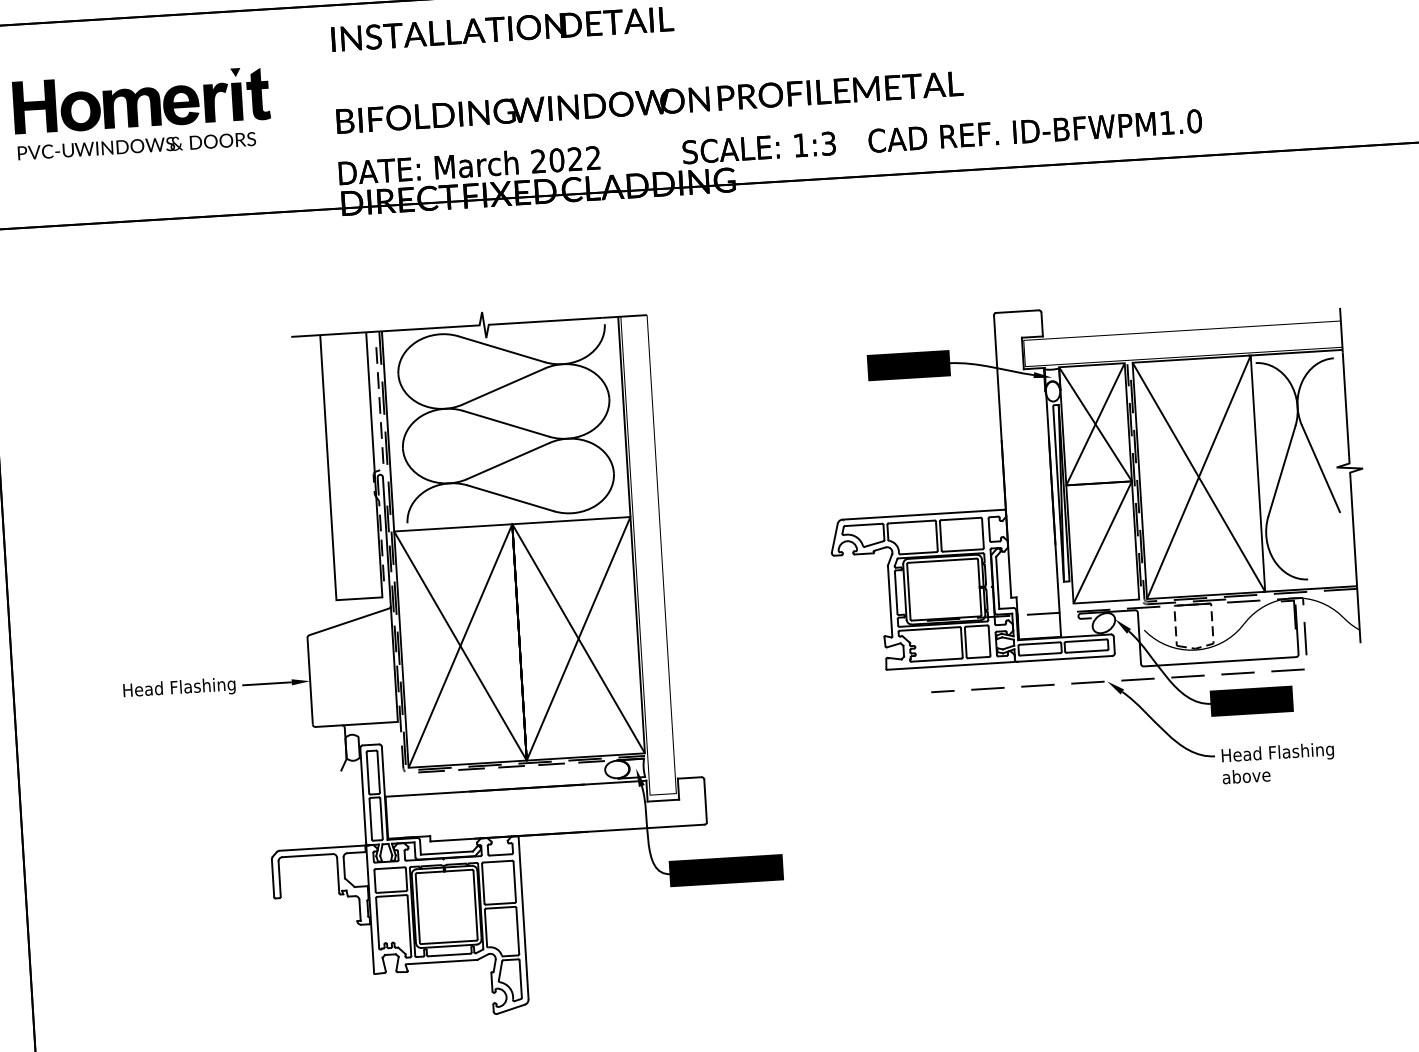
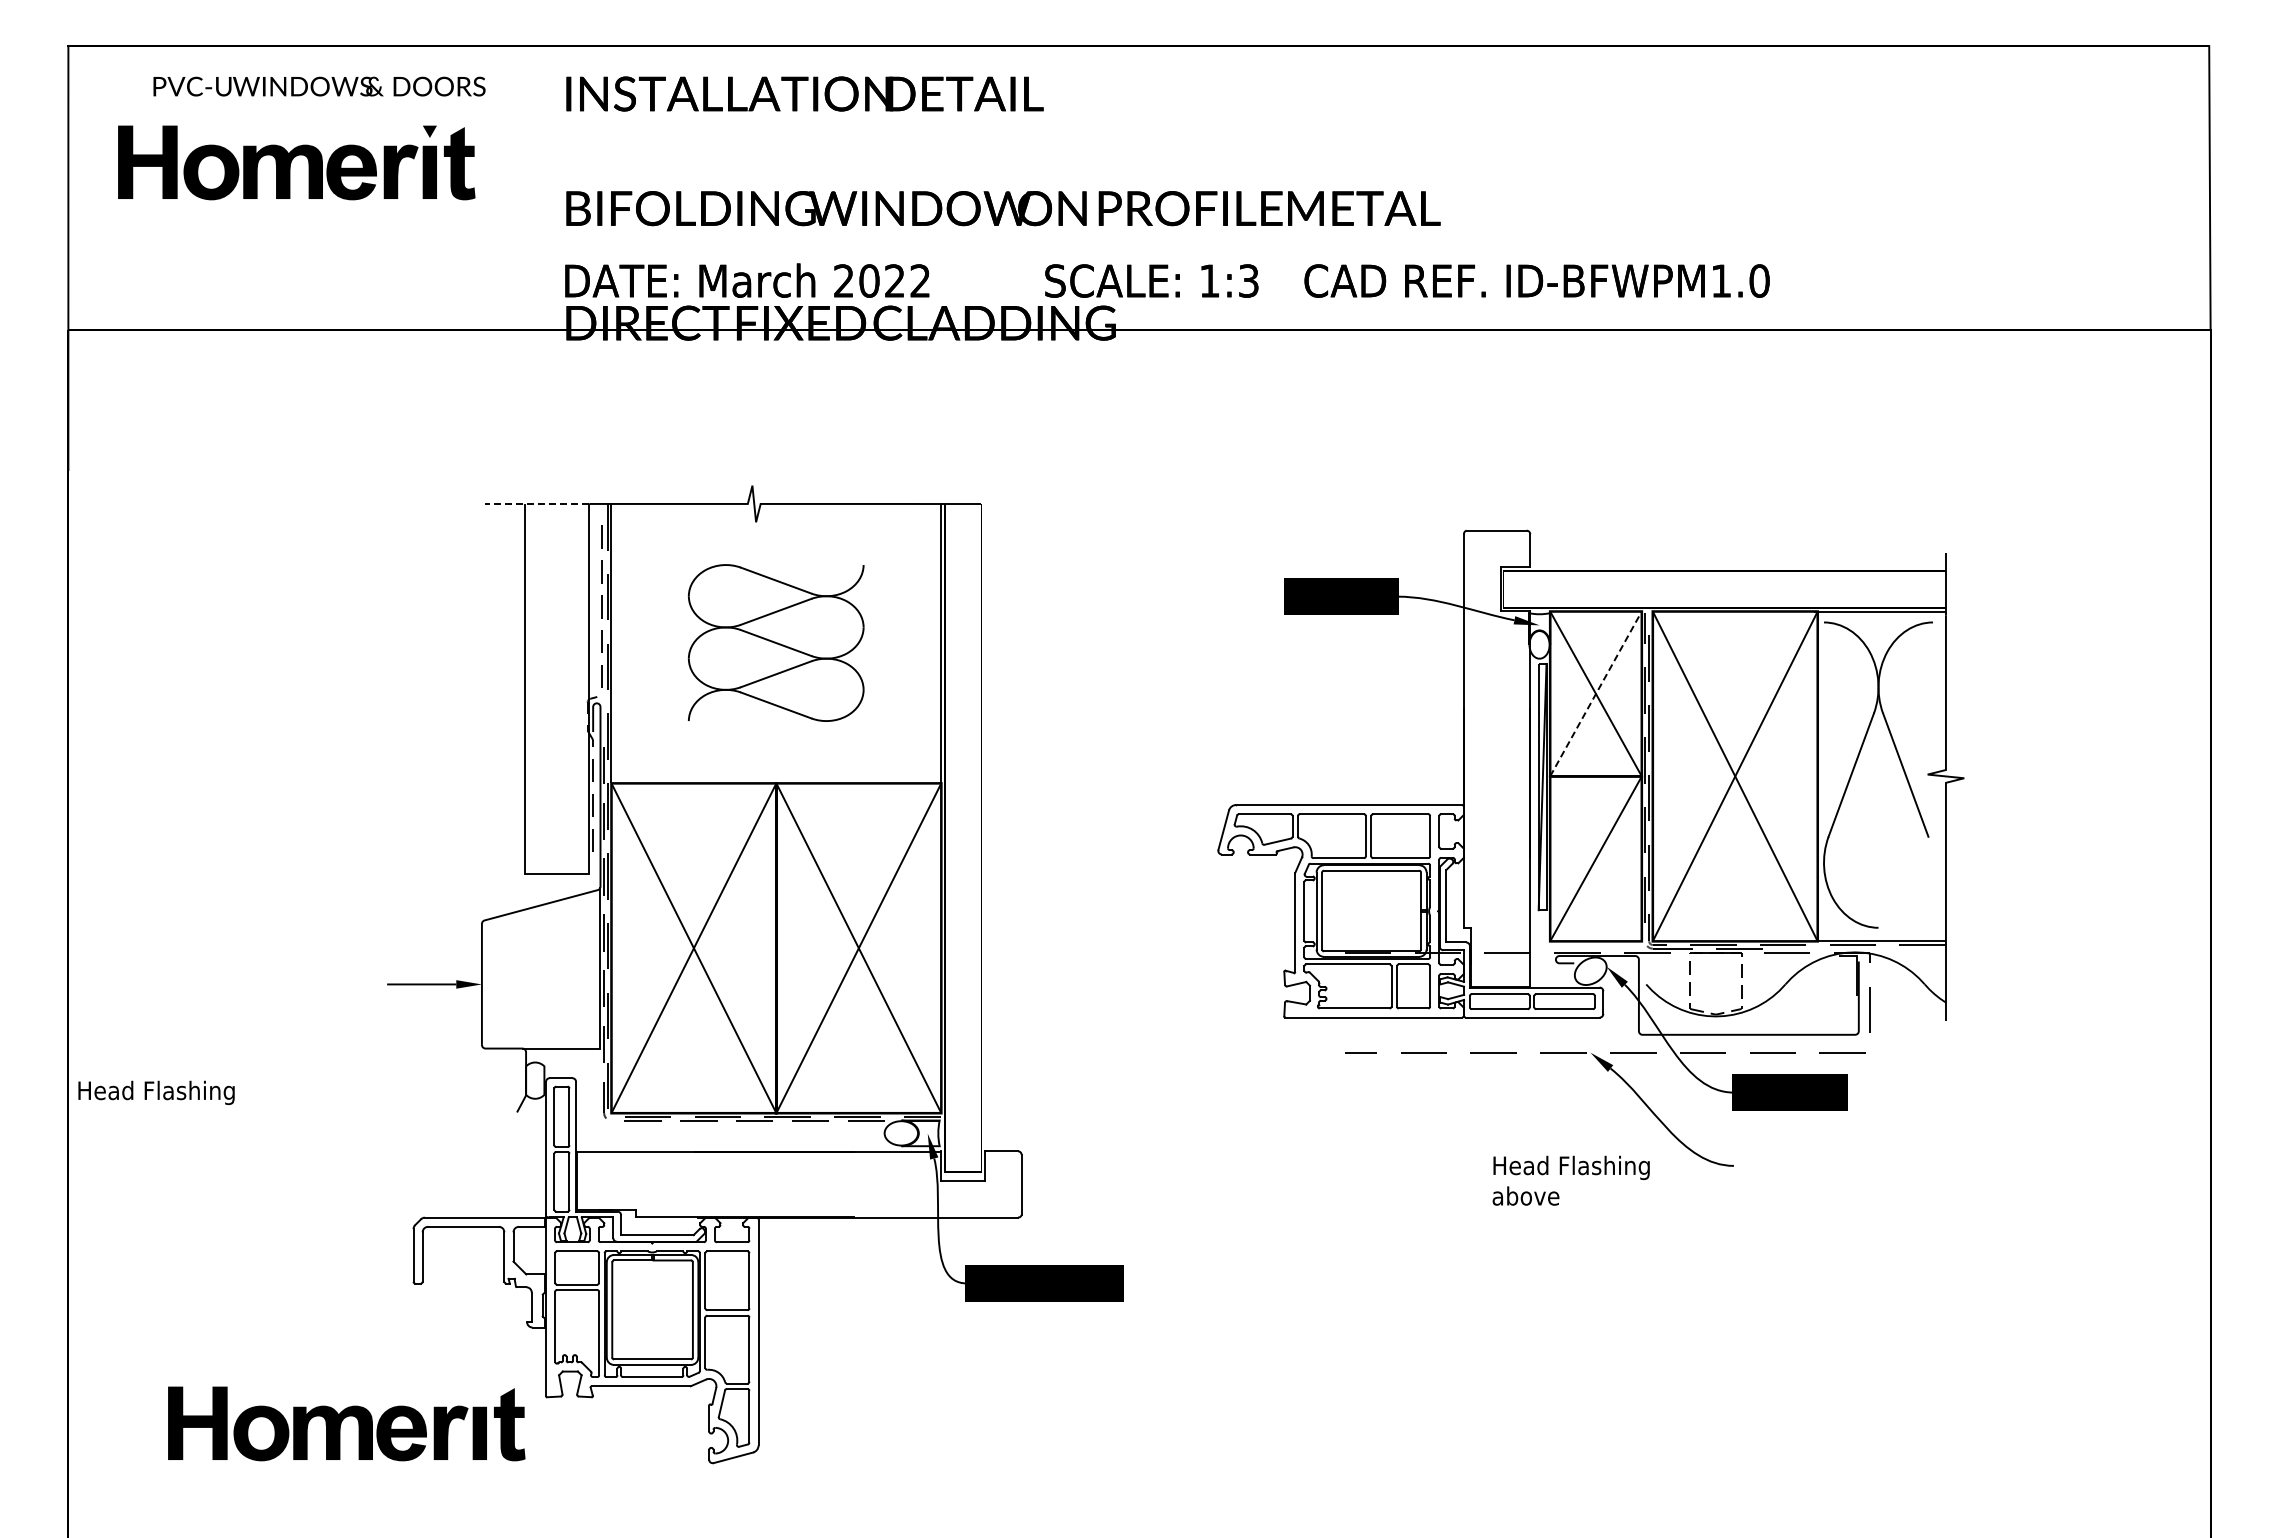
text: (136, 146) -> (319, 86), moved
line: (328, 334) -> (536, 503), solid -> dashed
part: (505, 423) -> (775, 642), size x0.6
line: (1095, 423) -> (1596, 693), solid -> dashed
text: (179, 688) -> (156, 1092), moved
text: (1277, 763) -> (1570, 1180), moved
part: (232, 1001) -> (346, 1423), added

